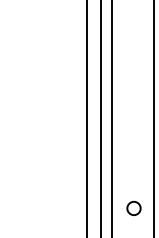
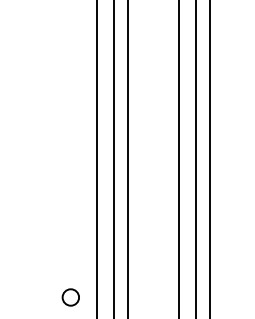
circle: (133, 208) -> (70, 297), moved

